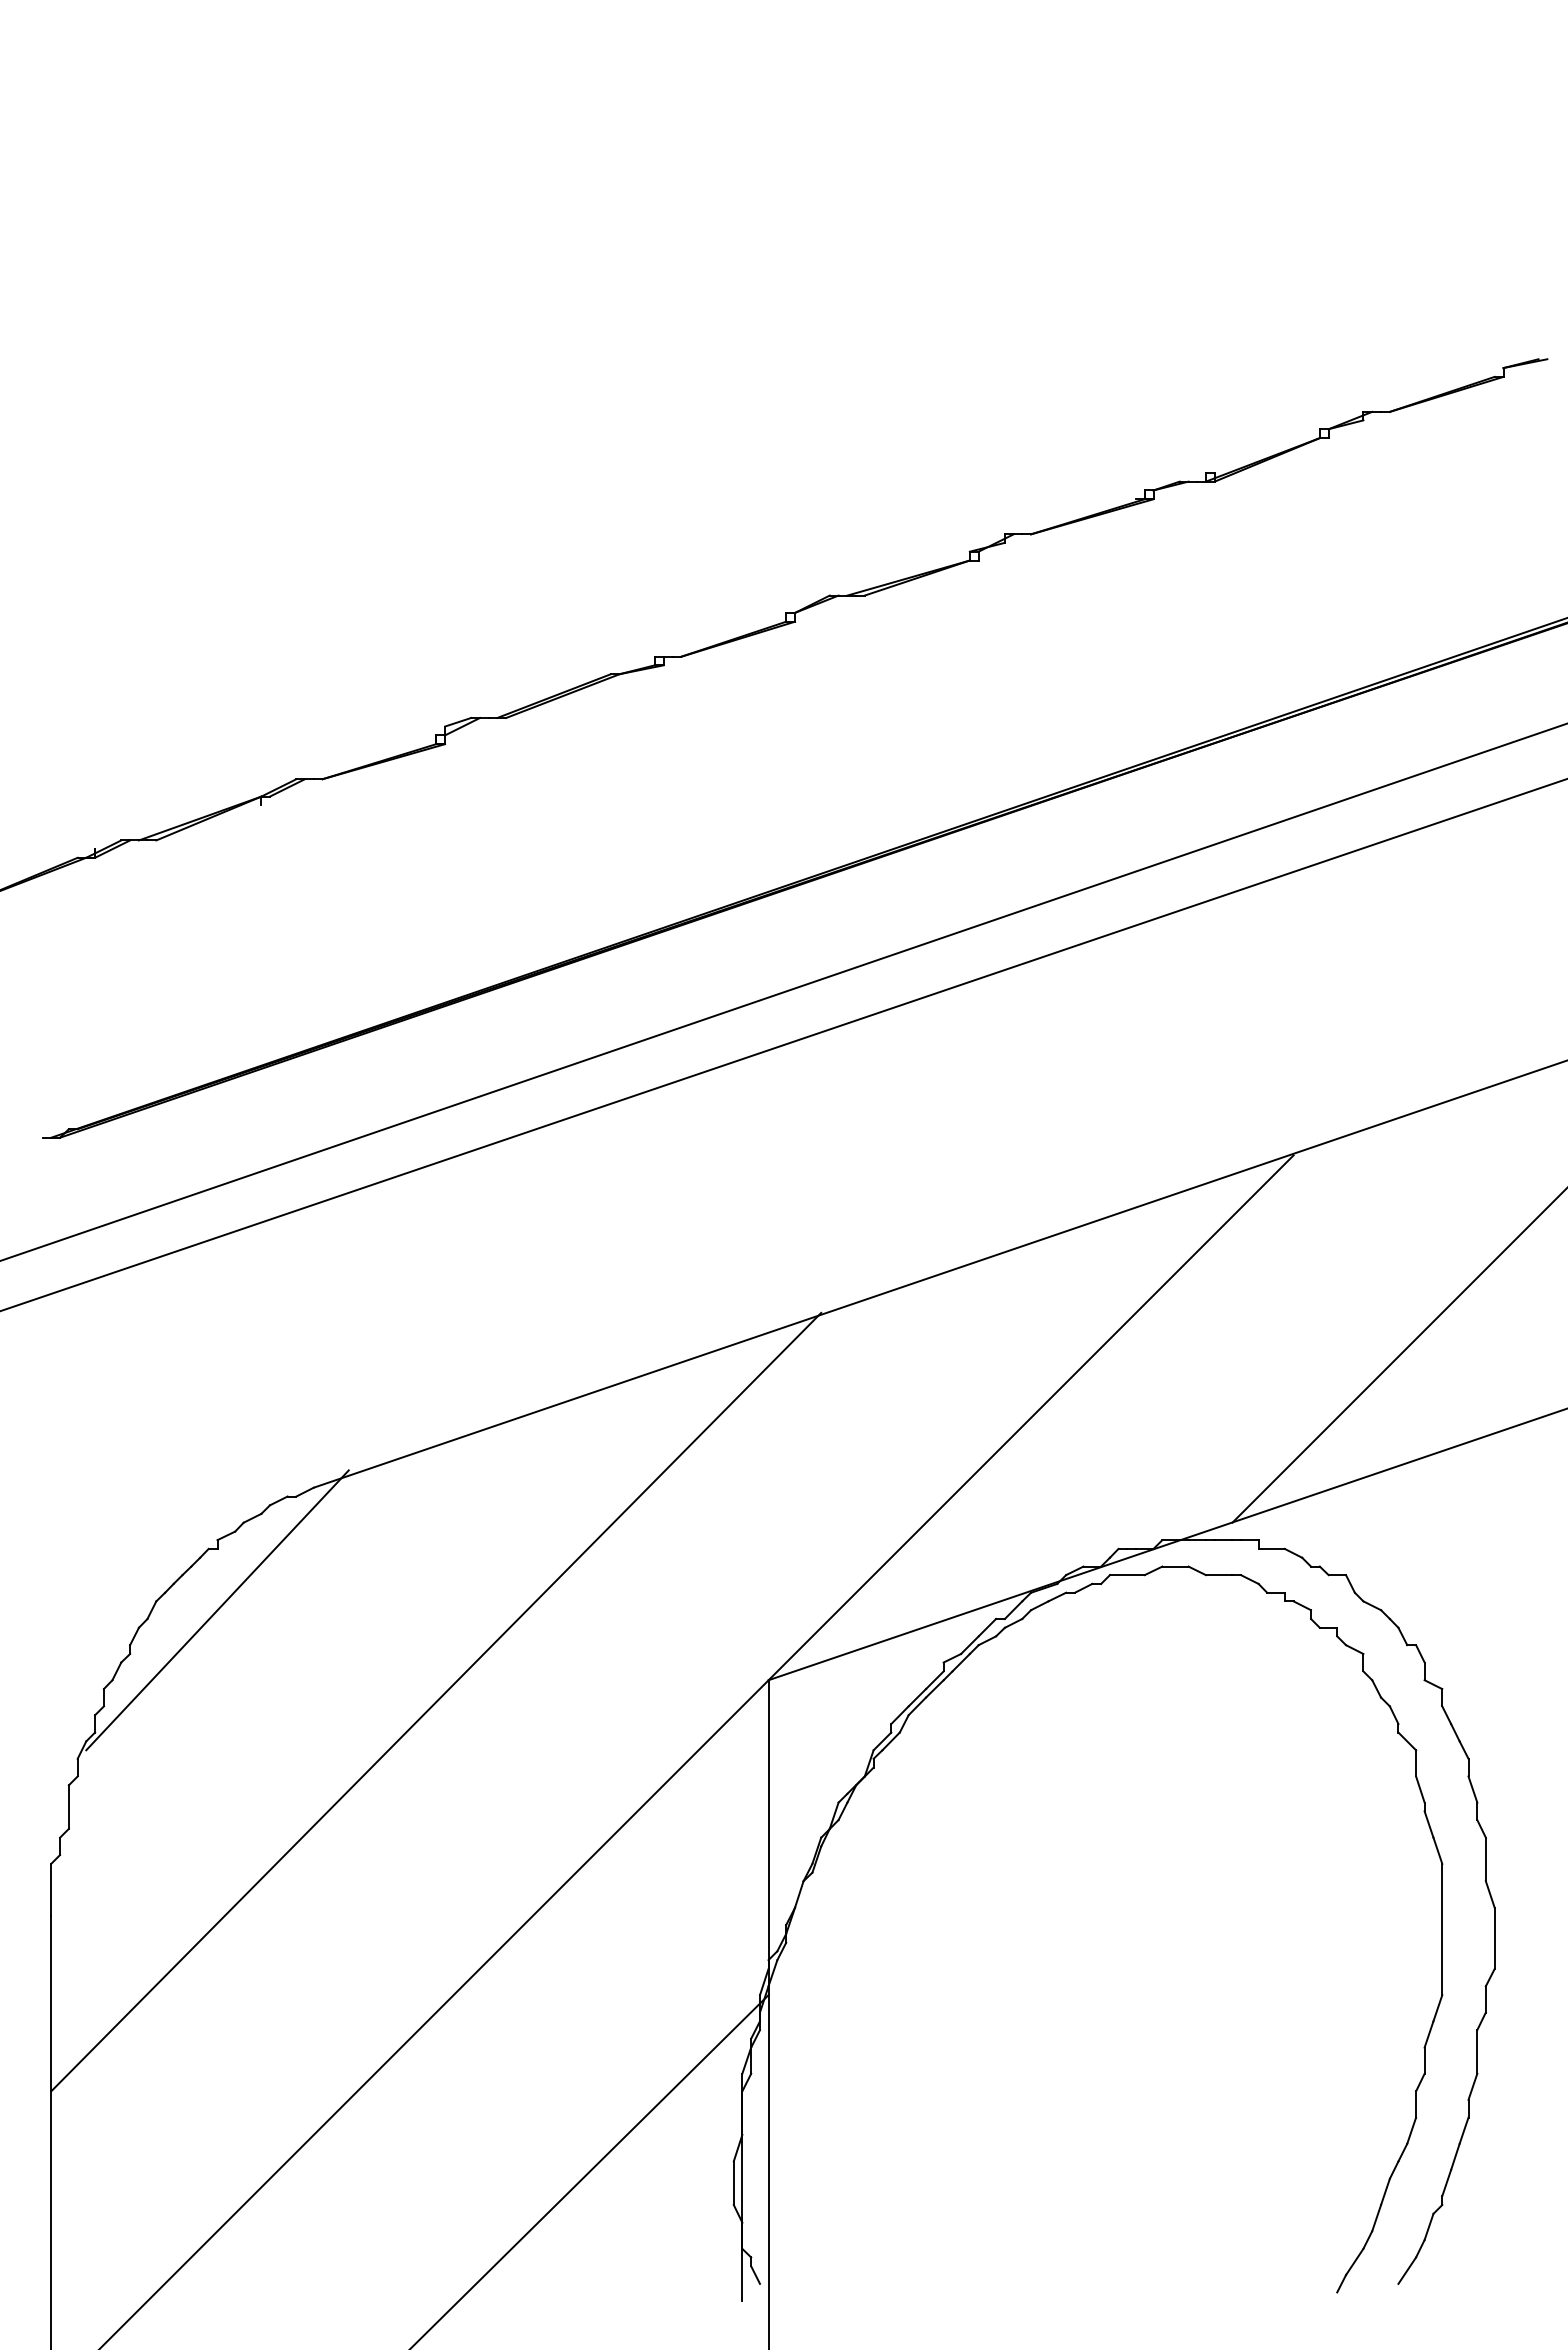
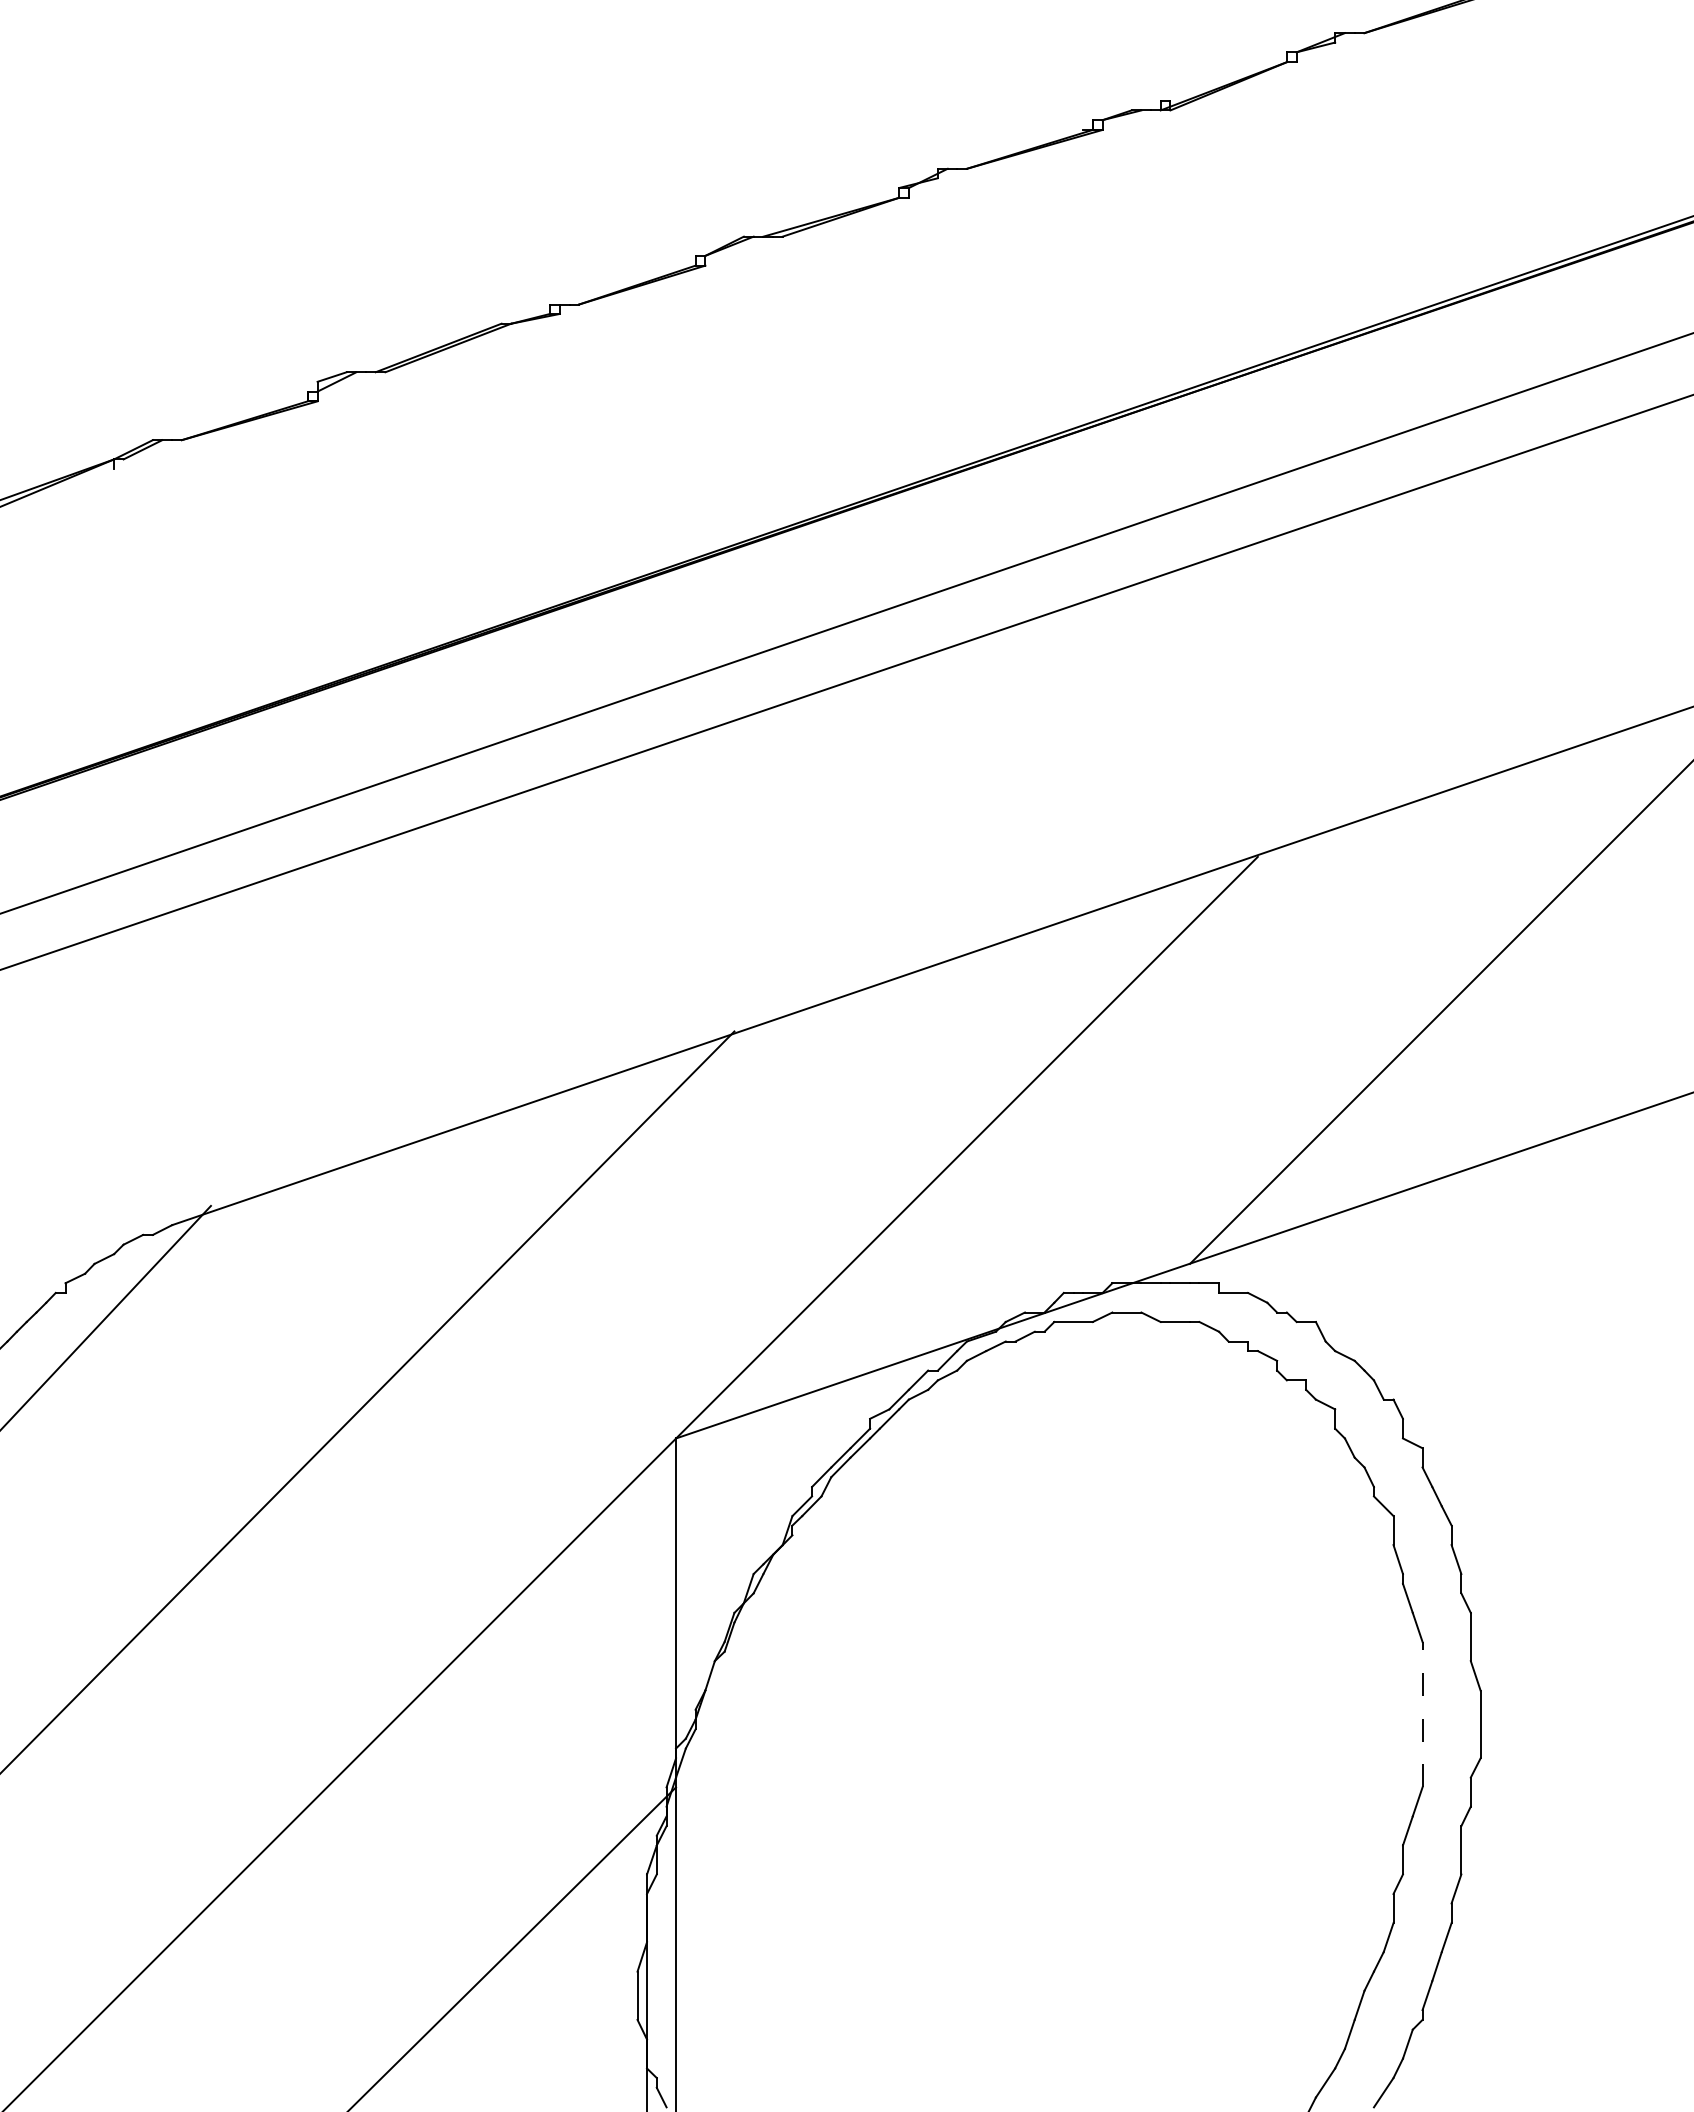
line: (1442, 1929) -> (1422, 1714), solid -> dashed

